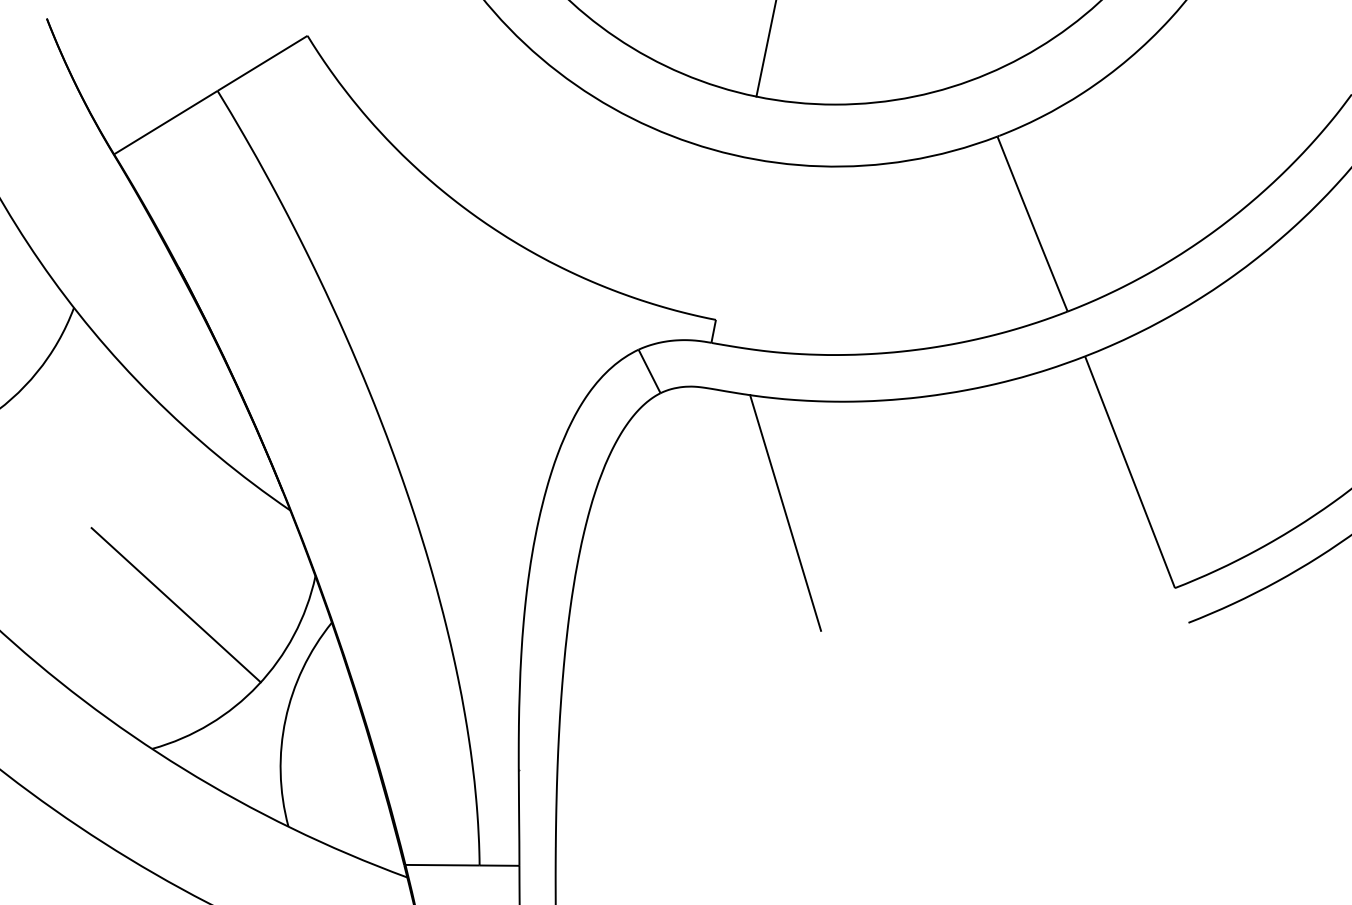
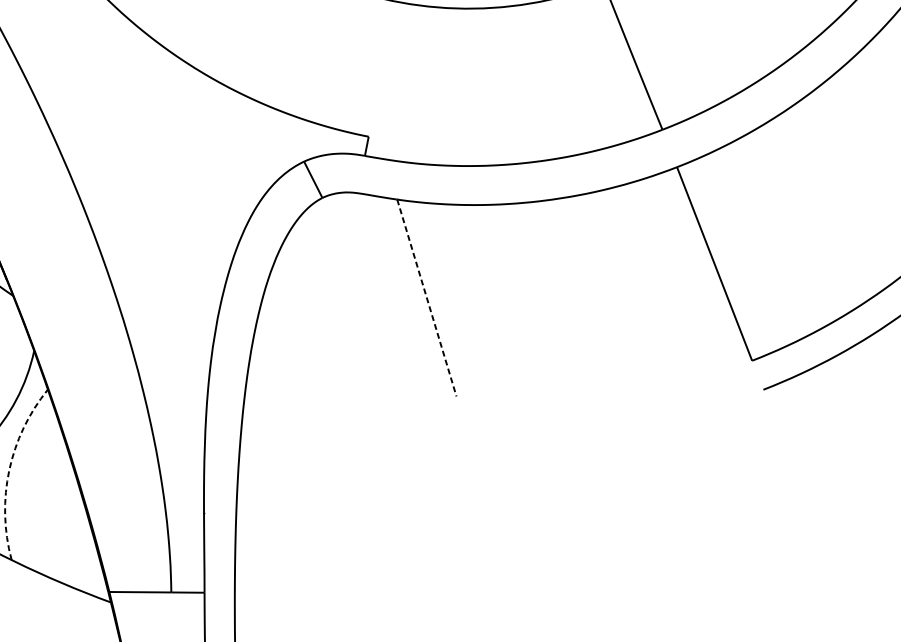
line: (785, 513) -> (426, 298), solid -> dashed
arc: (285, 719) -> (9, 470), solid -> dashed

